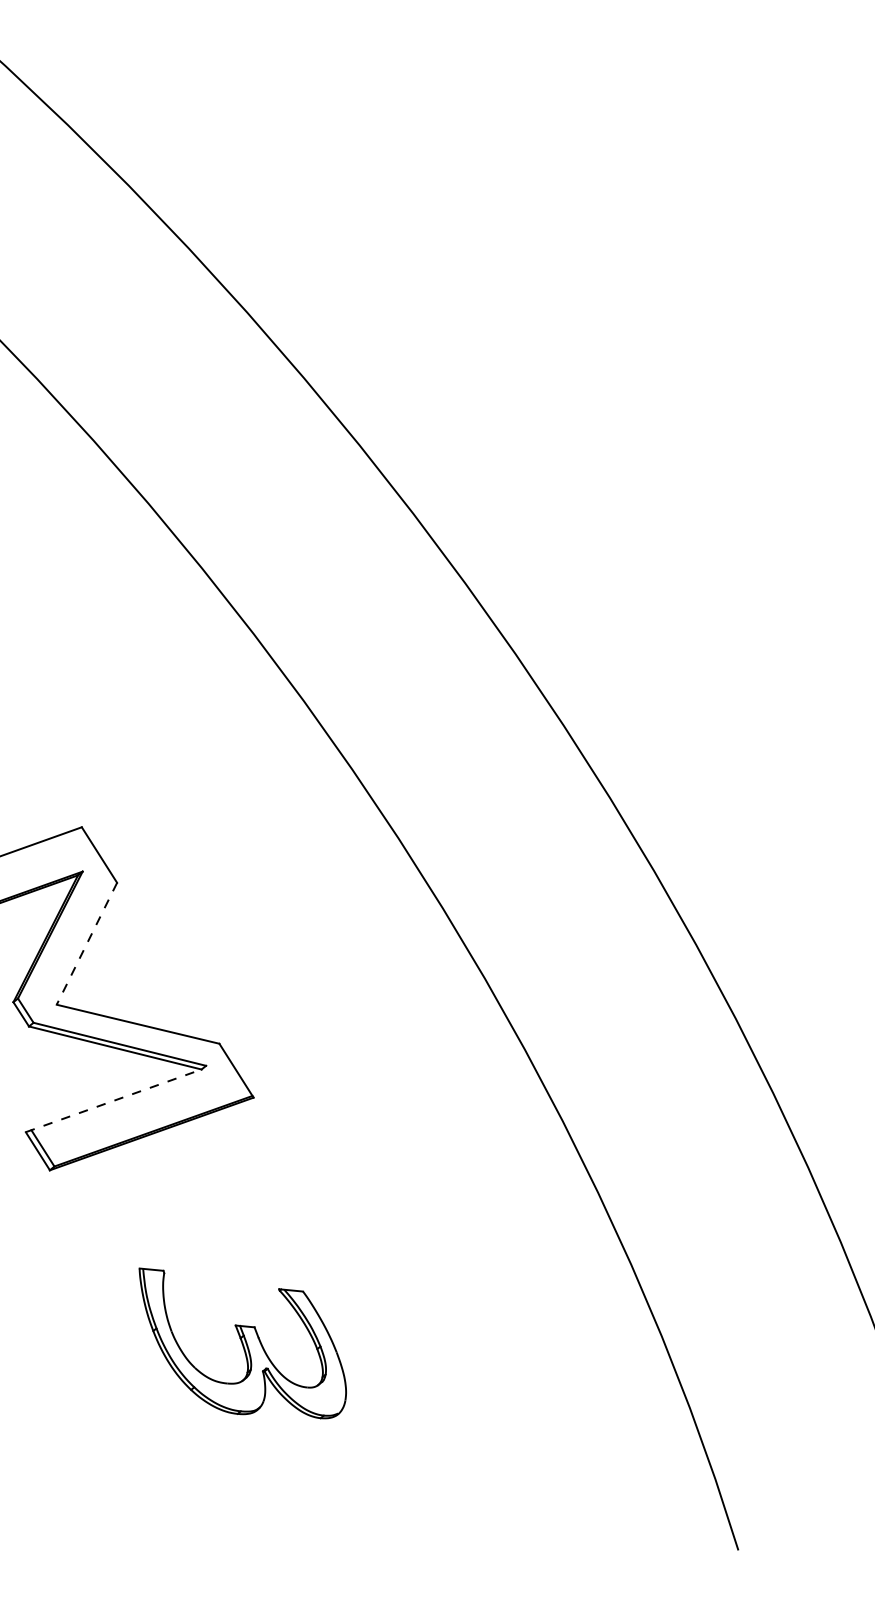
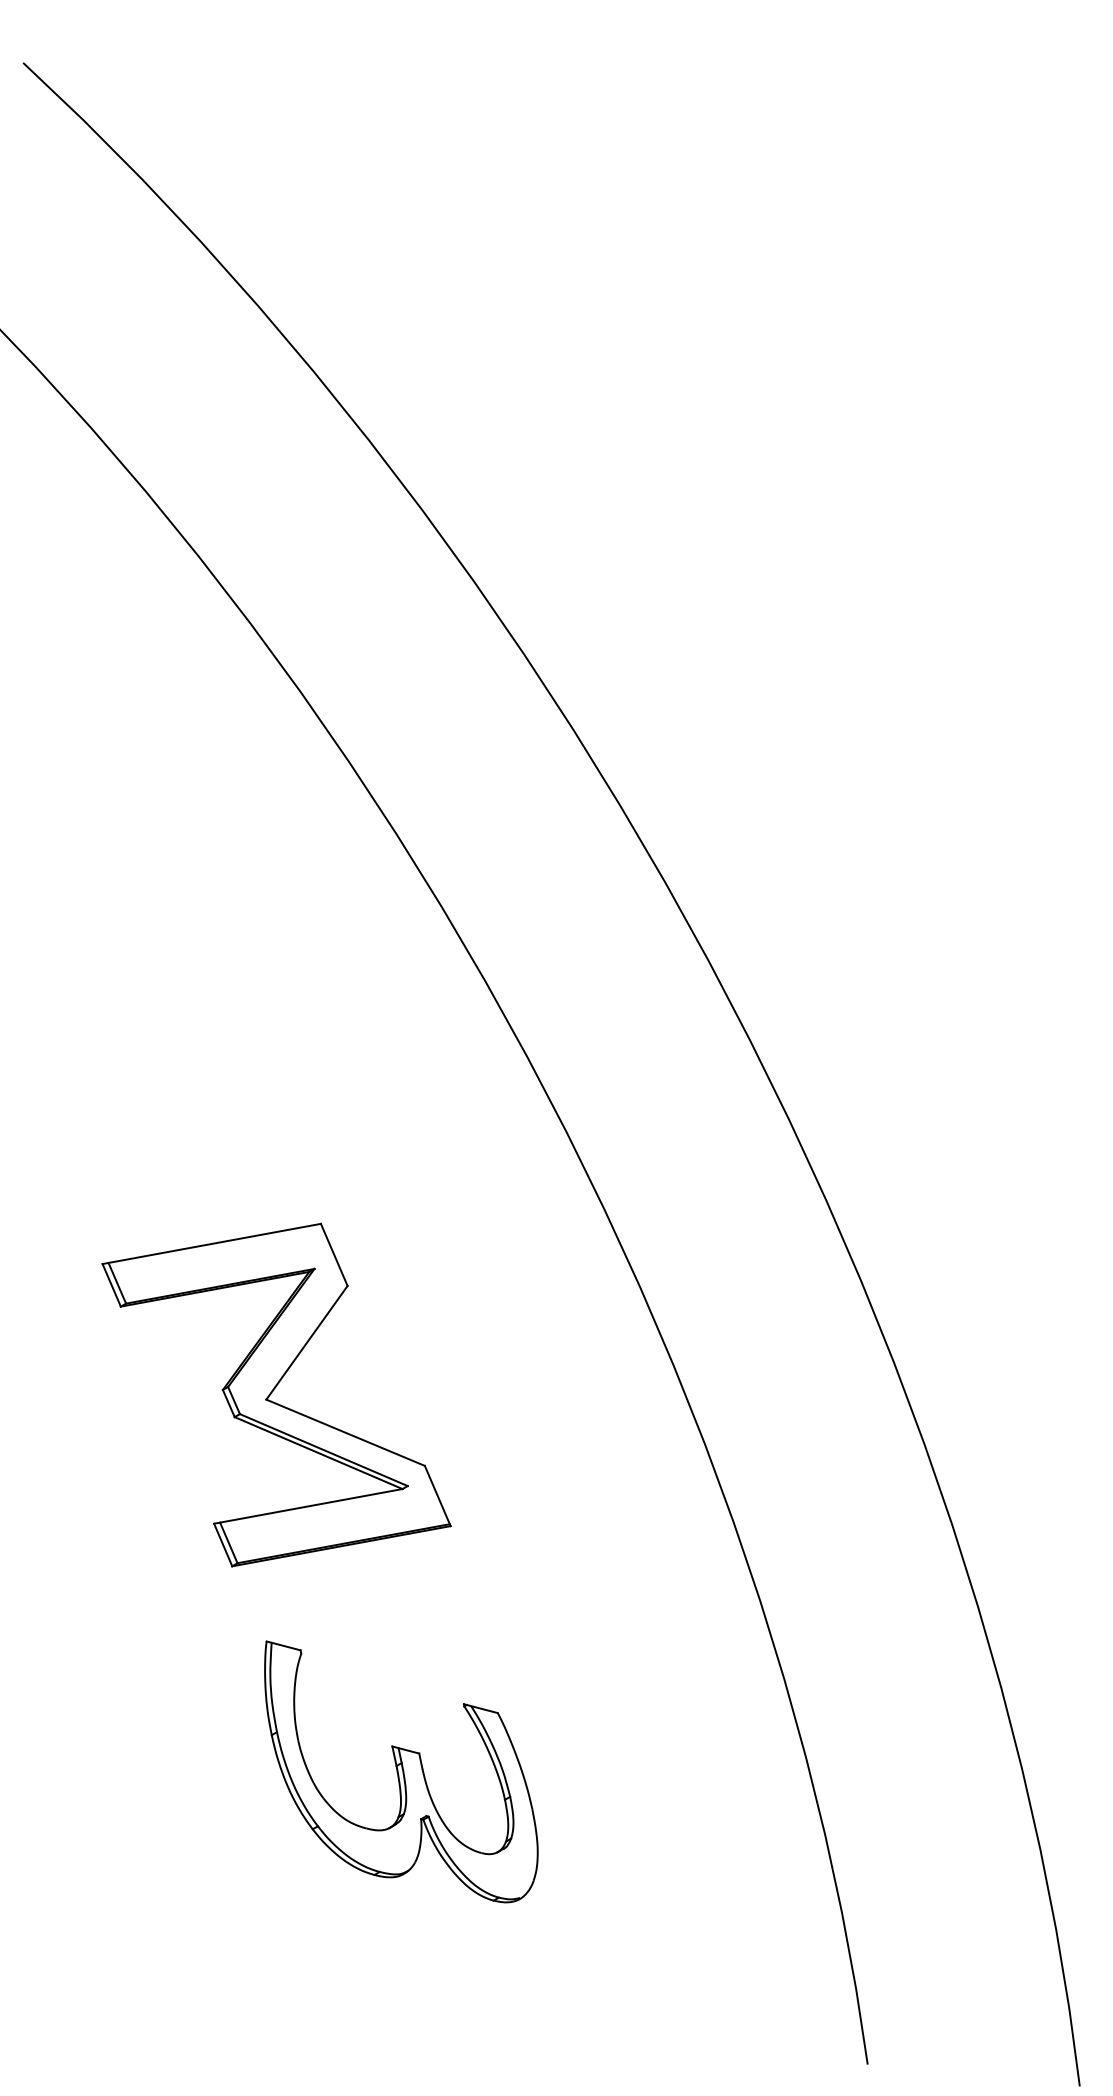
line: (86, 943) -> (306, 1342), dashed -> solid
line: (113, 1100) -> (308, 1506), dashed -> solid
part: (244, 1341) -> (401, 1771), size x1.43

